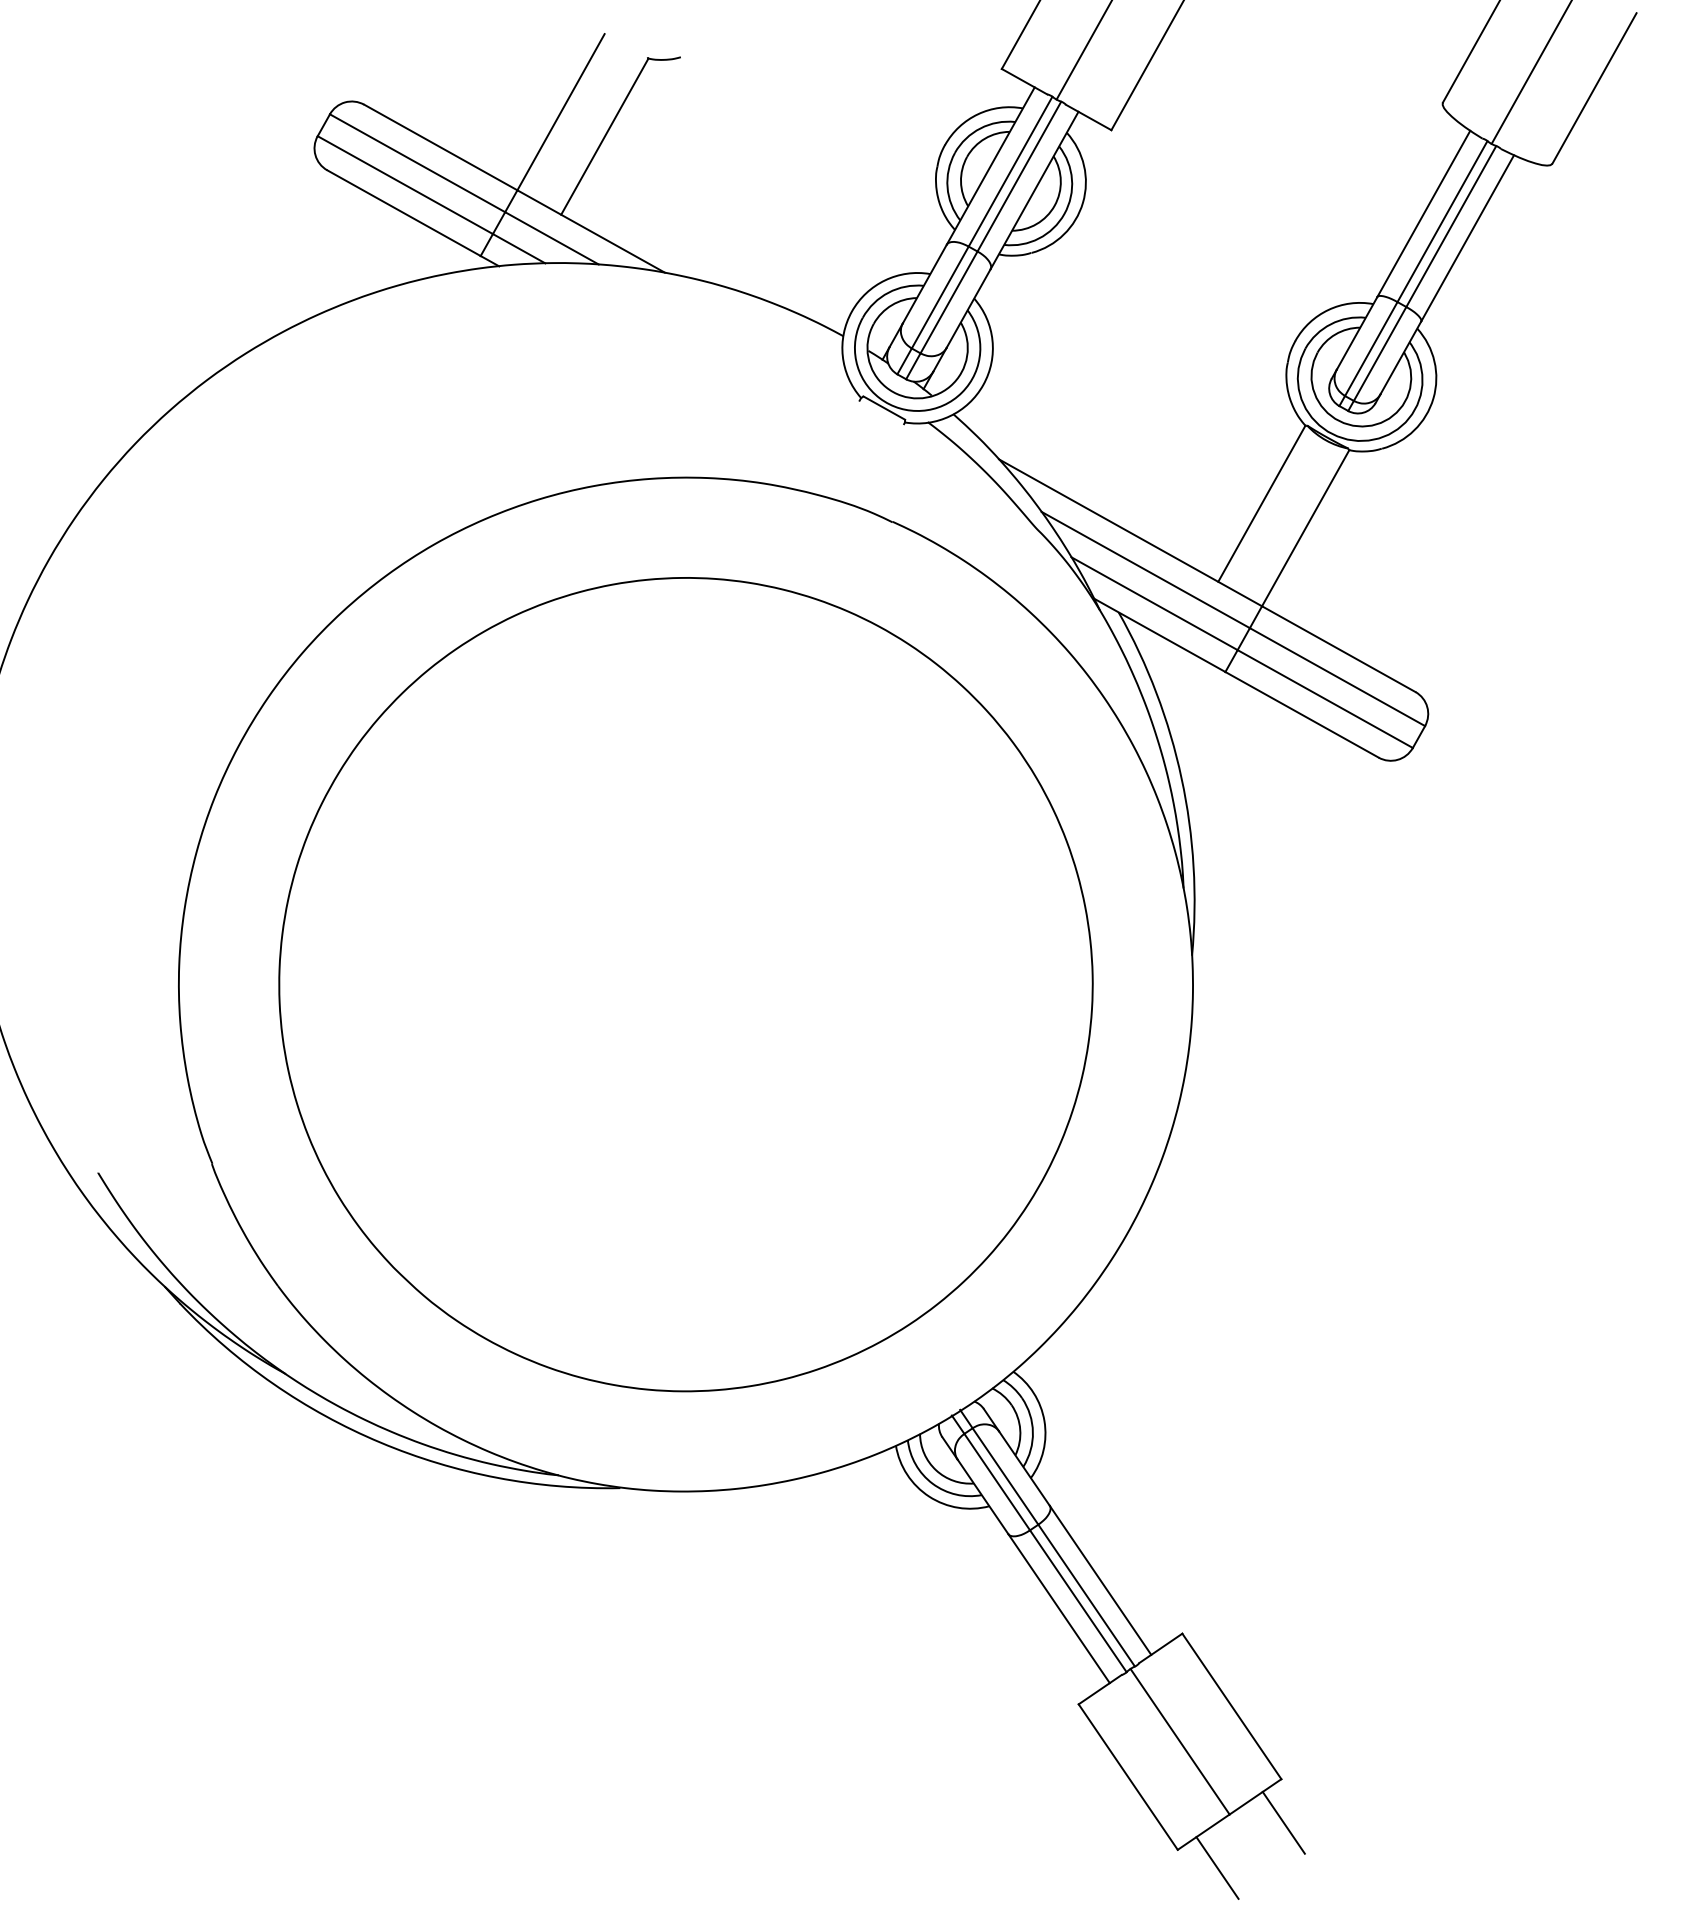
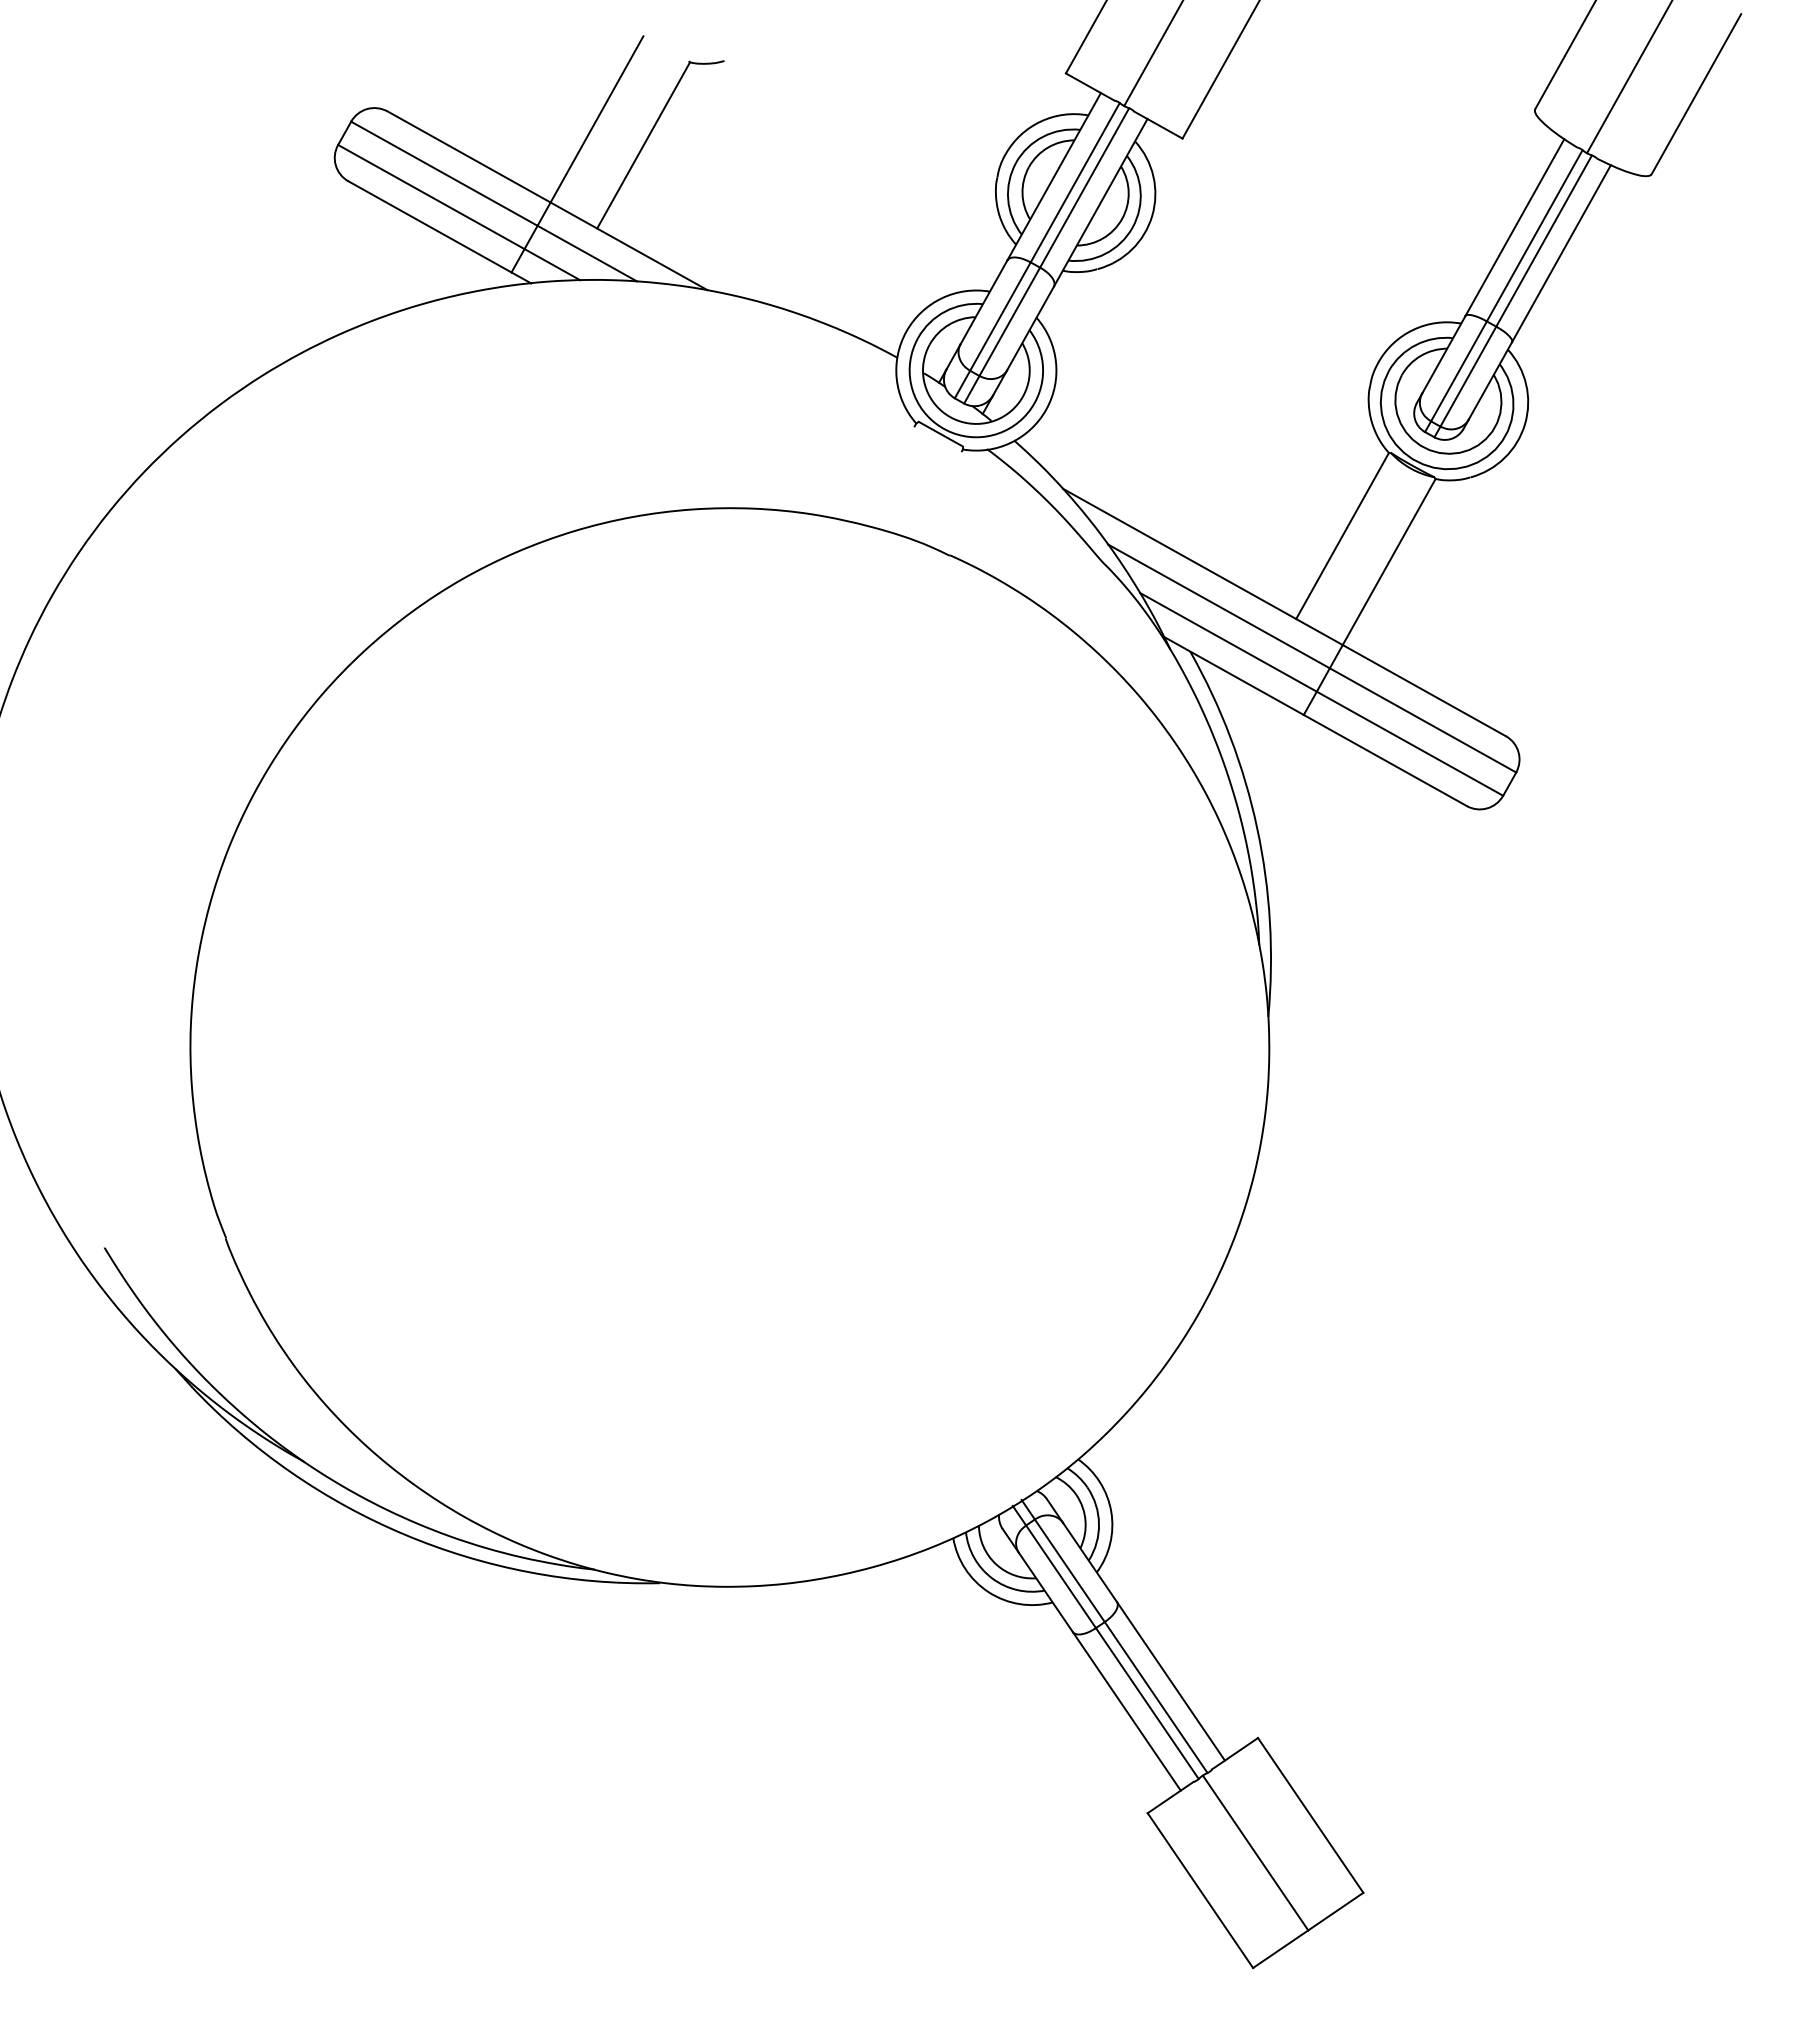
part: (685, 984) -> (729, 1047), removed
line: (1283, 1823) -> (1365, 1939), removed
line: (1216, 1868) -> (1294, 1987), removed

